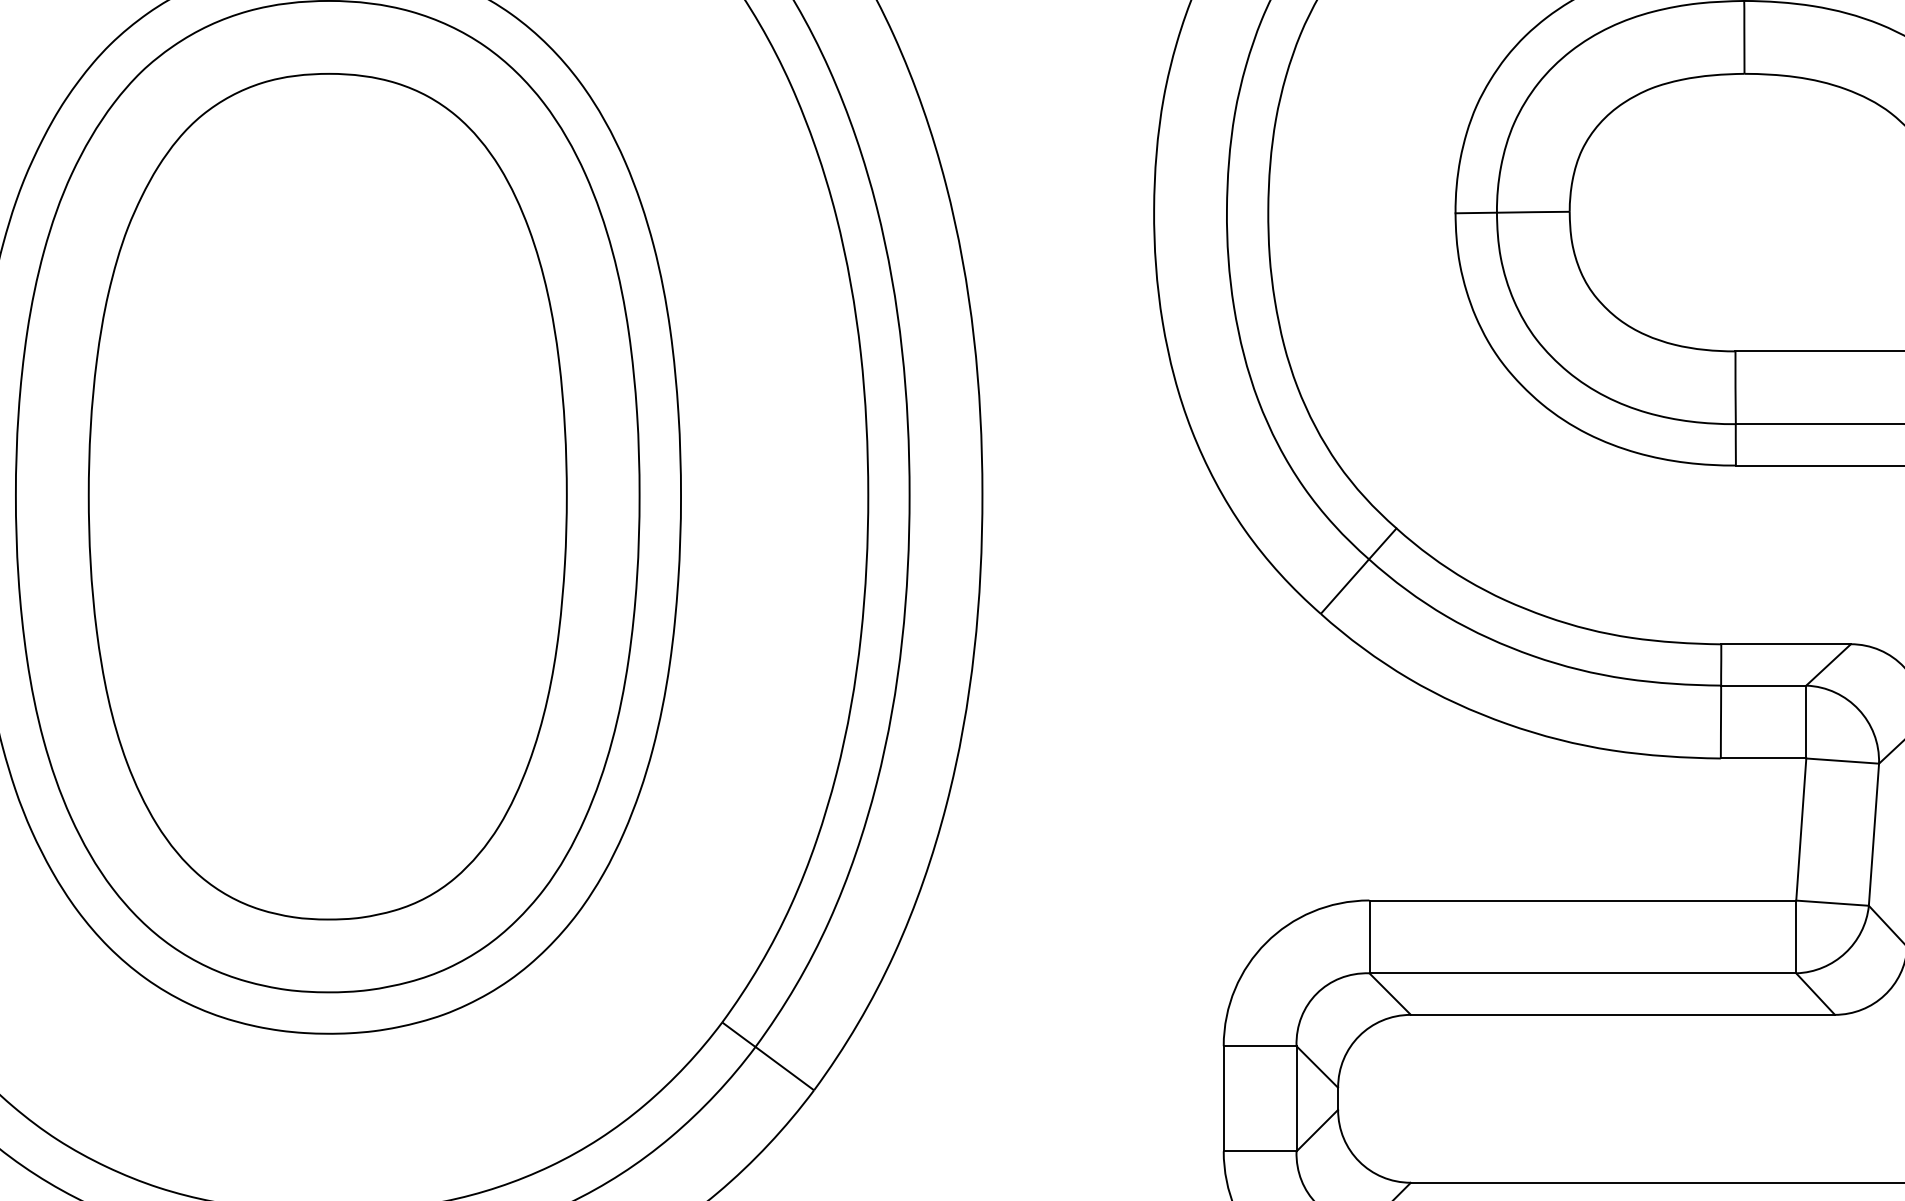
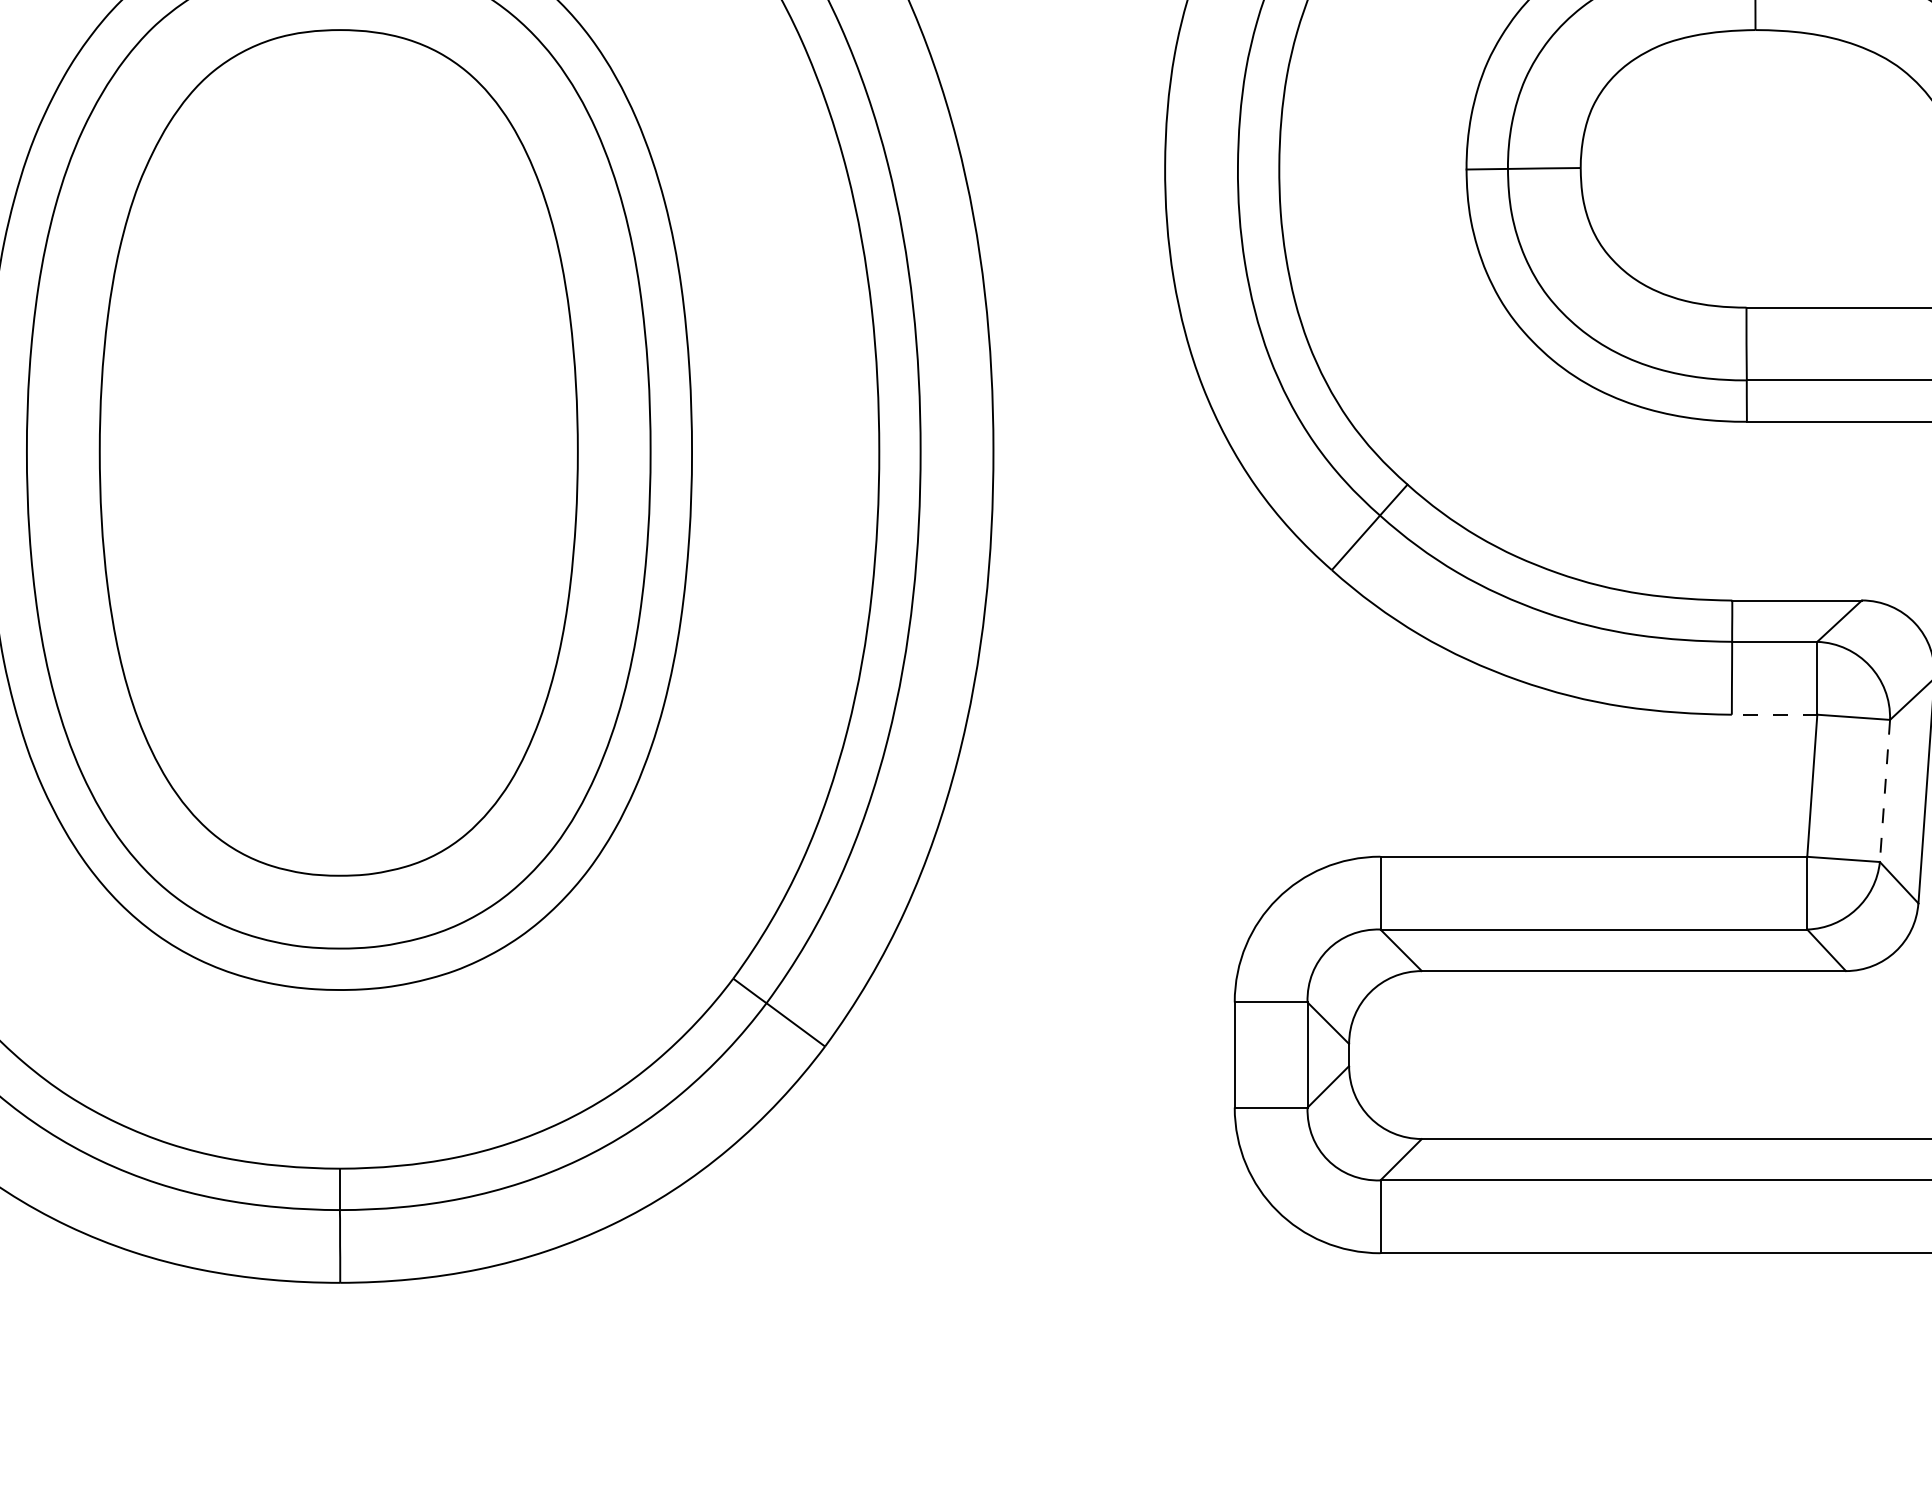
line: (1763, 758) -> (1774, 714), solid -> dashed
line: (1873, 835) -> (1884, 791), solid -> dashed

